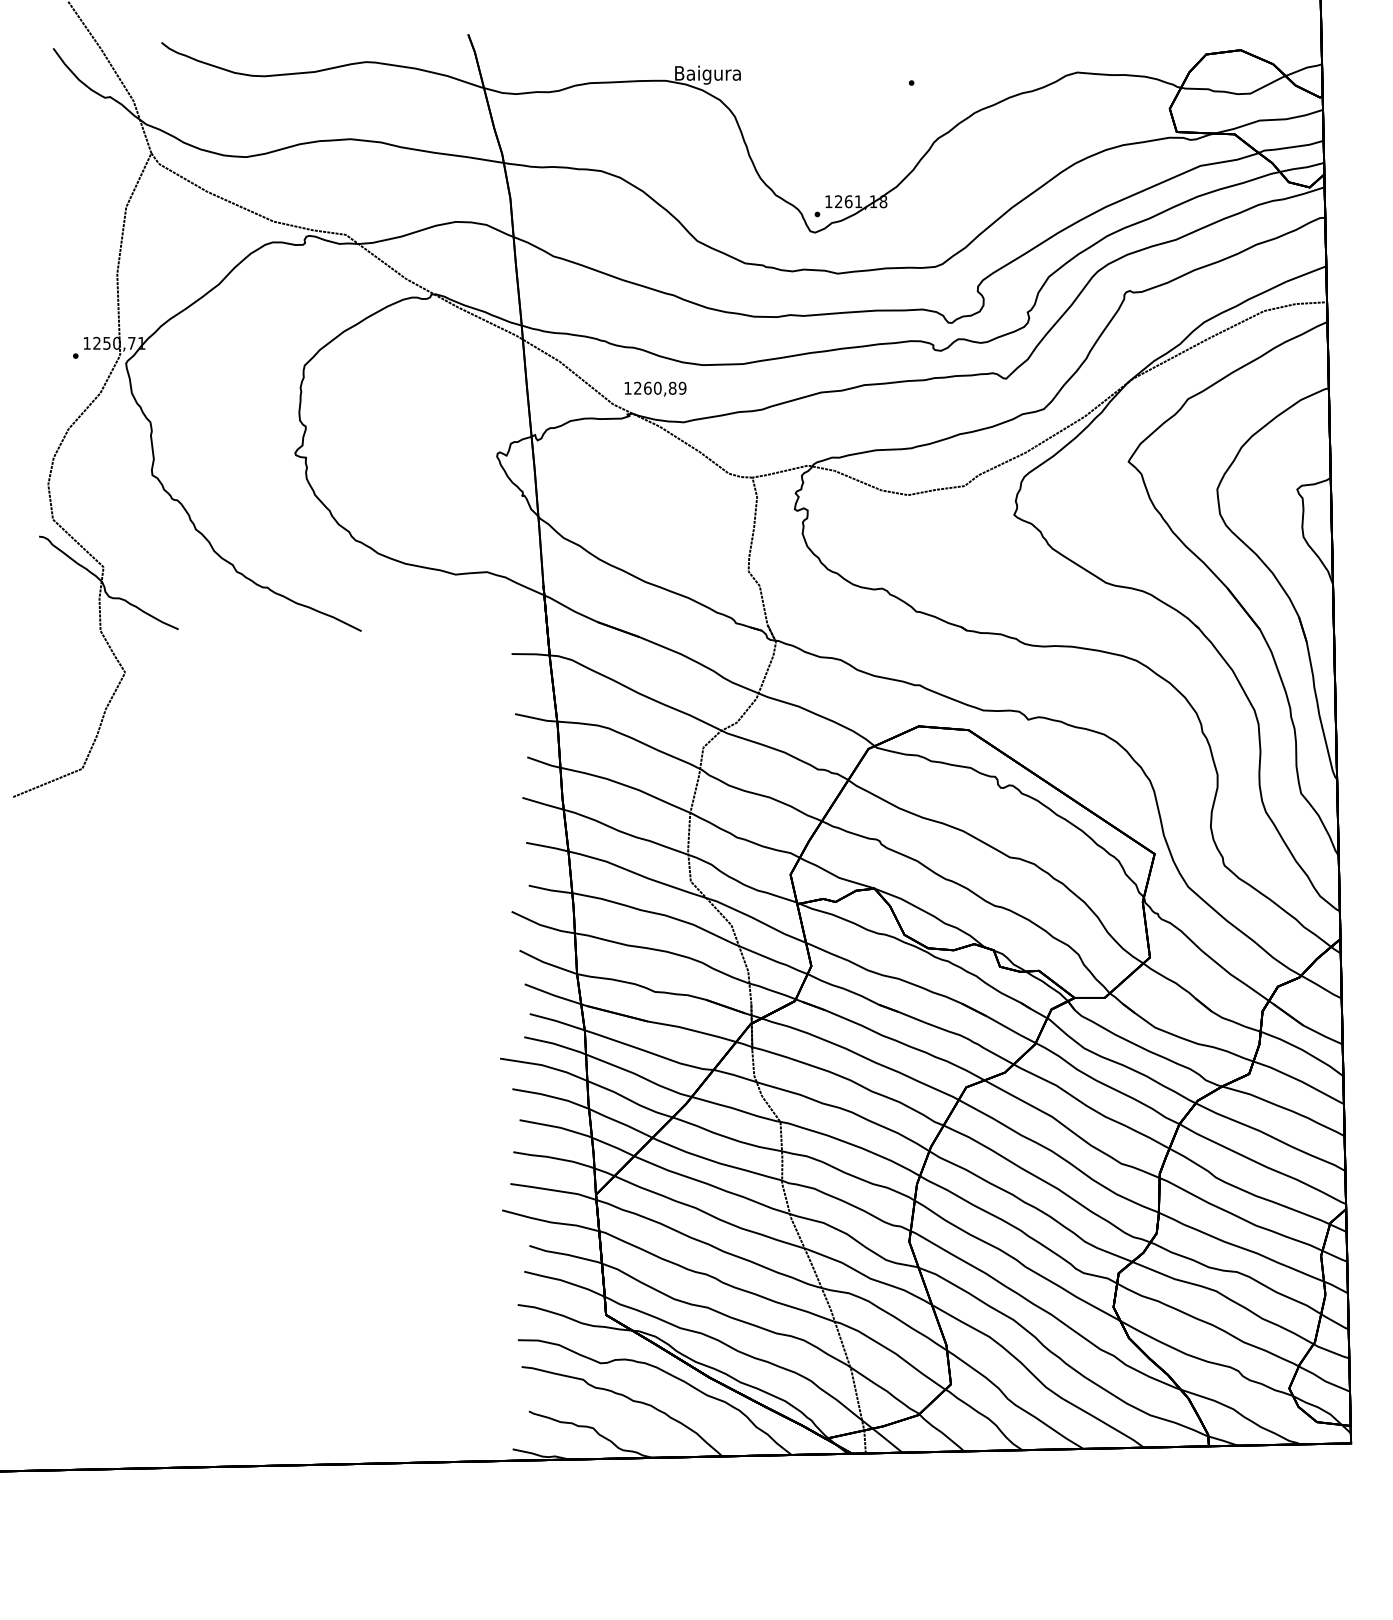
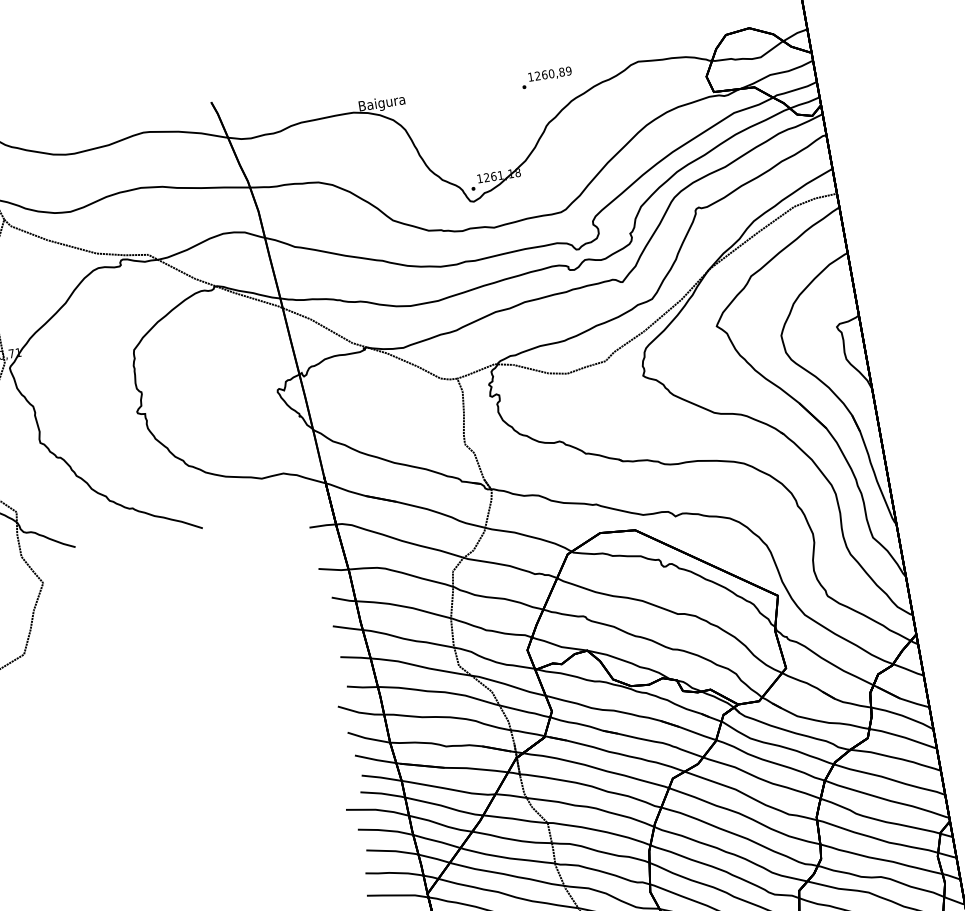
text: (655, 388) -> (550, 74), moved

